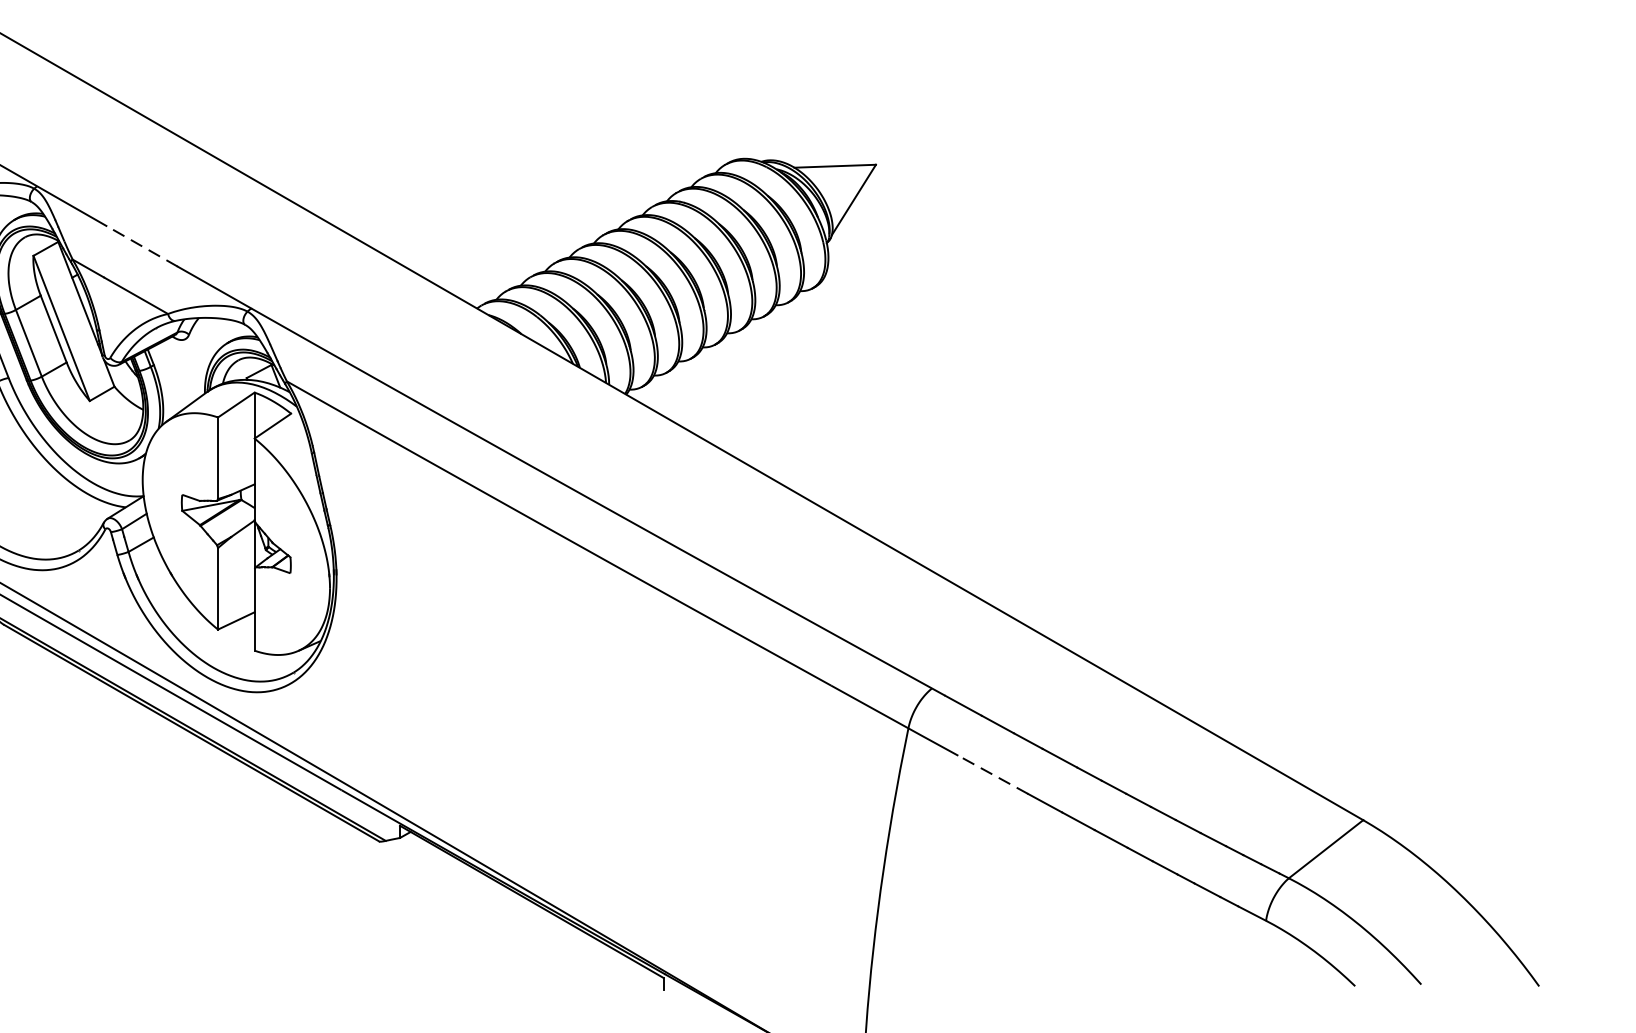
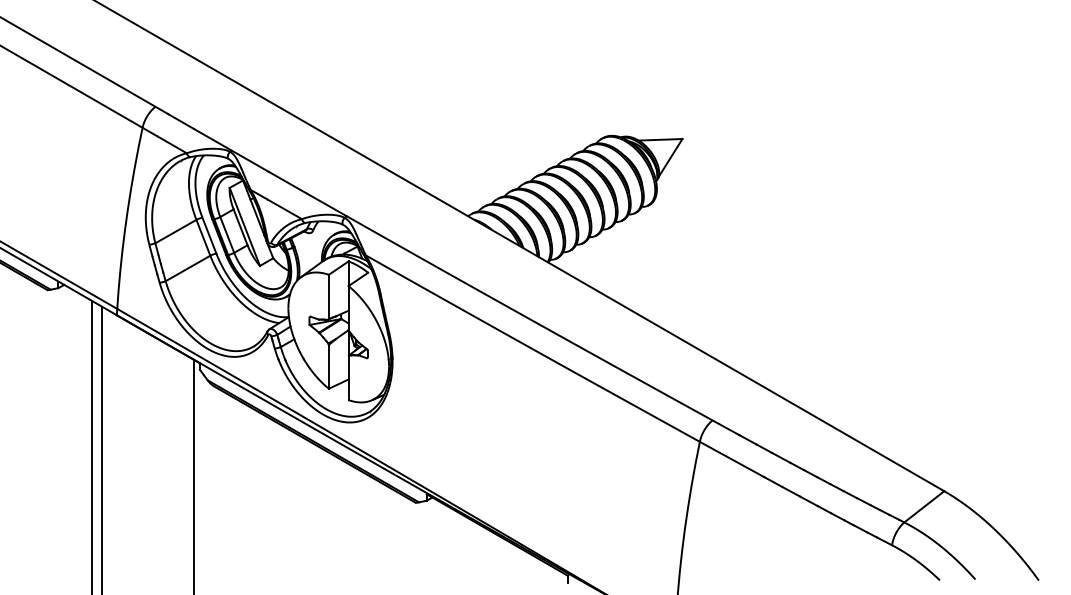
line: (141, 245) -> (287, 182), dashed -> solid
line: (993, 774) -> (745, 466), dashed -> solid

